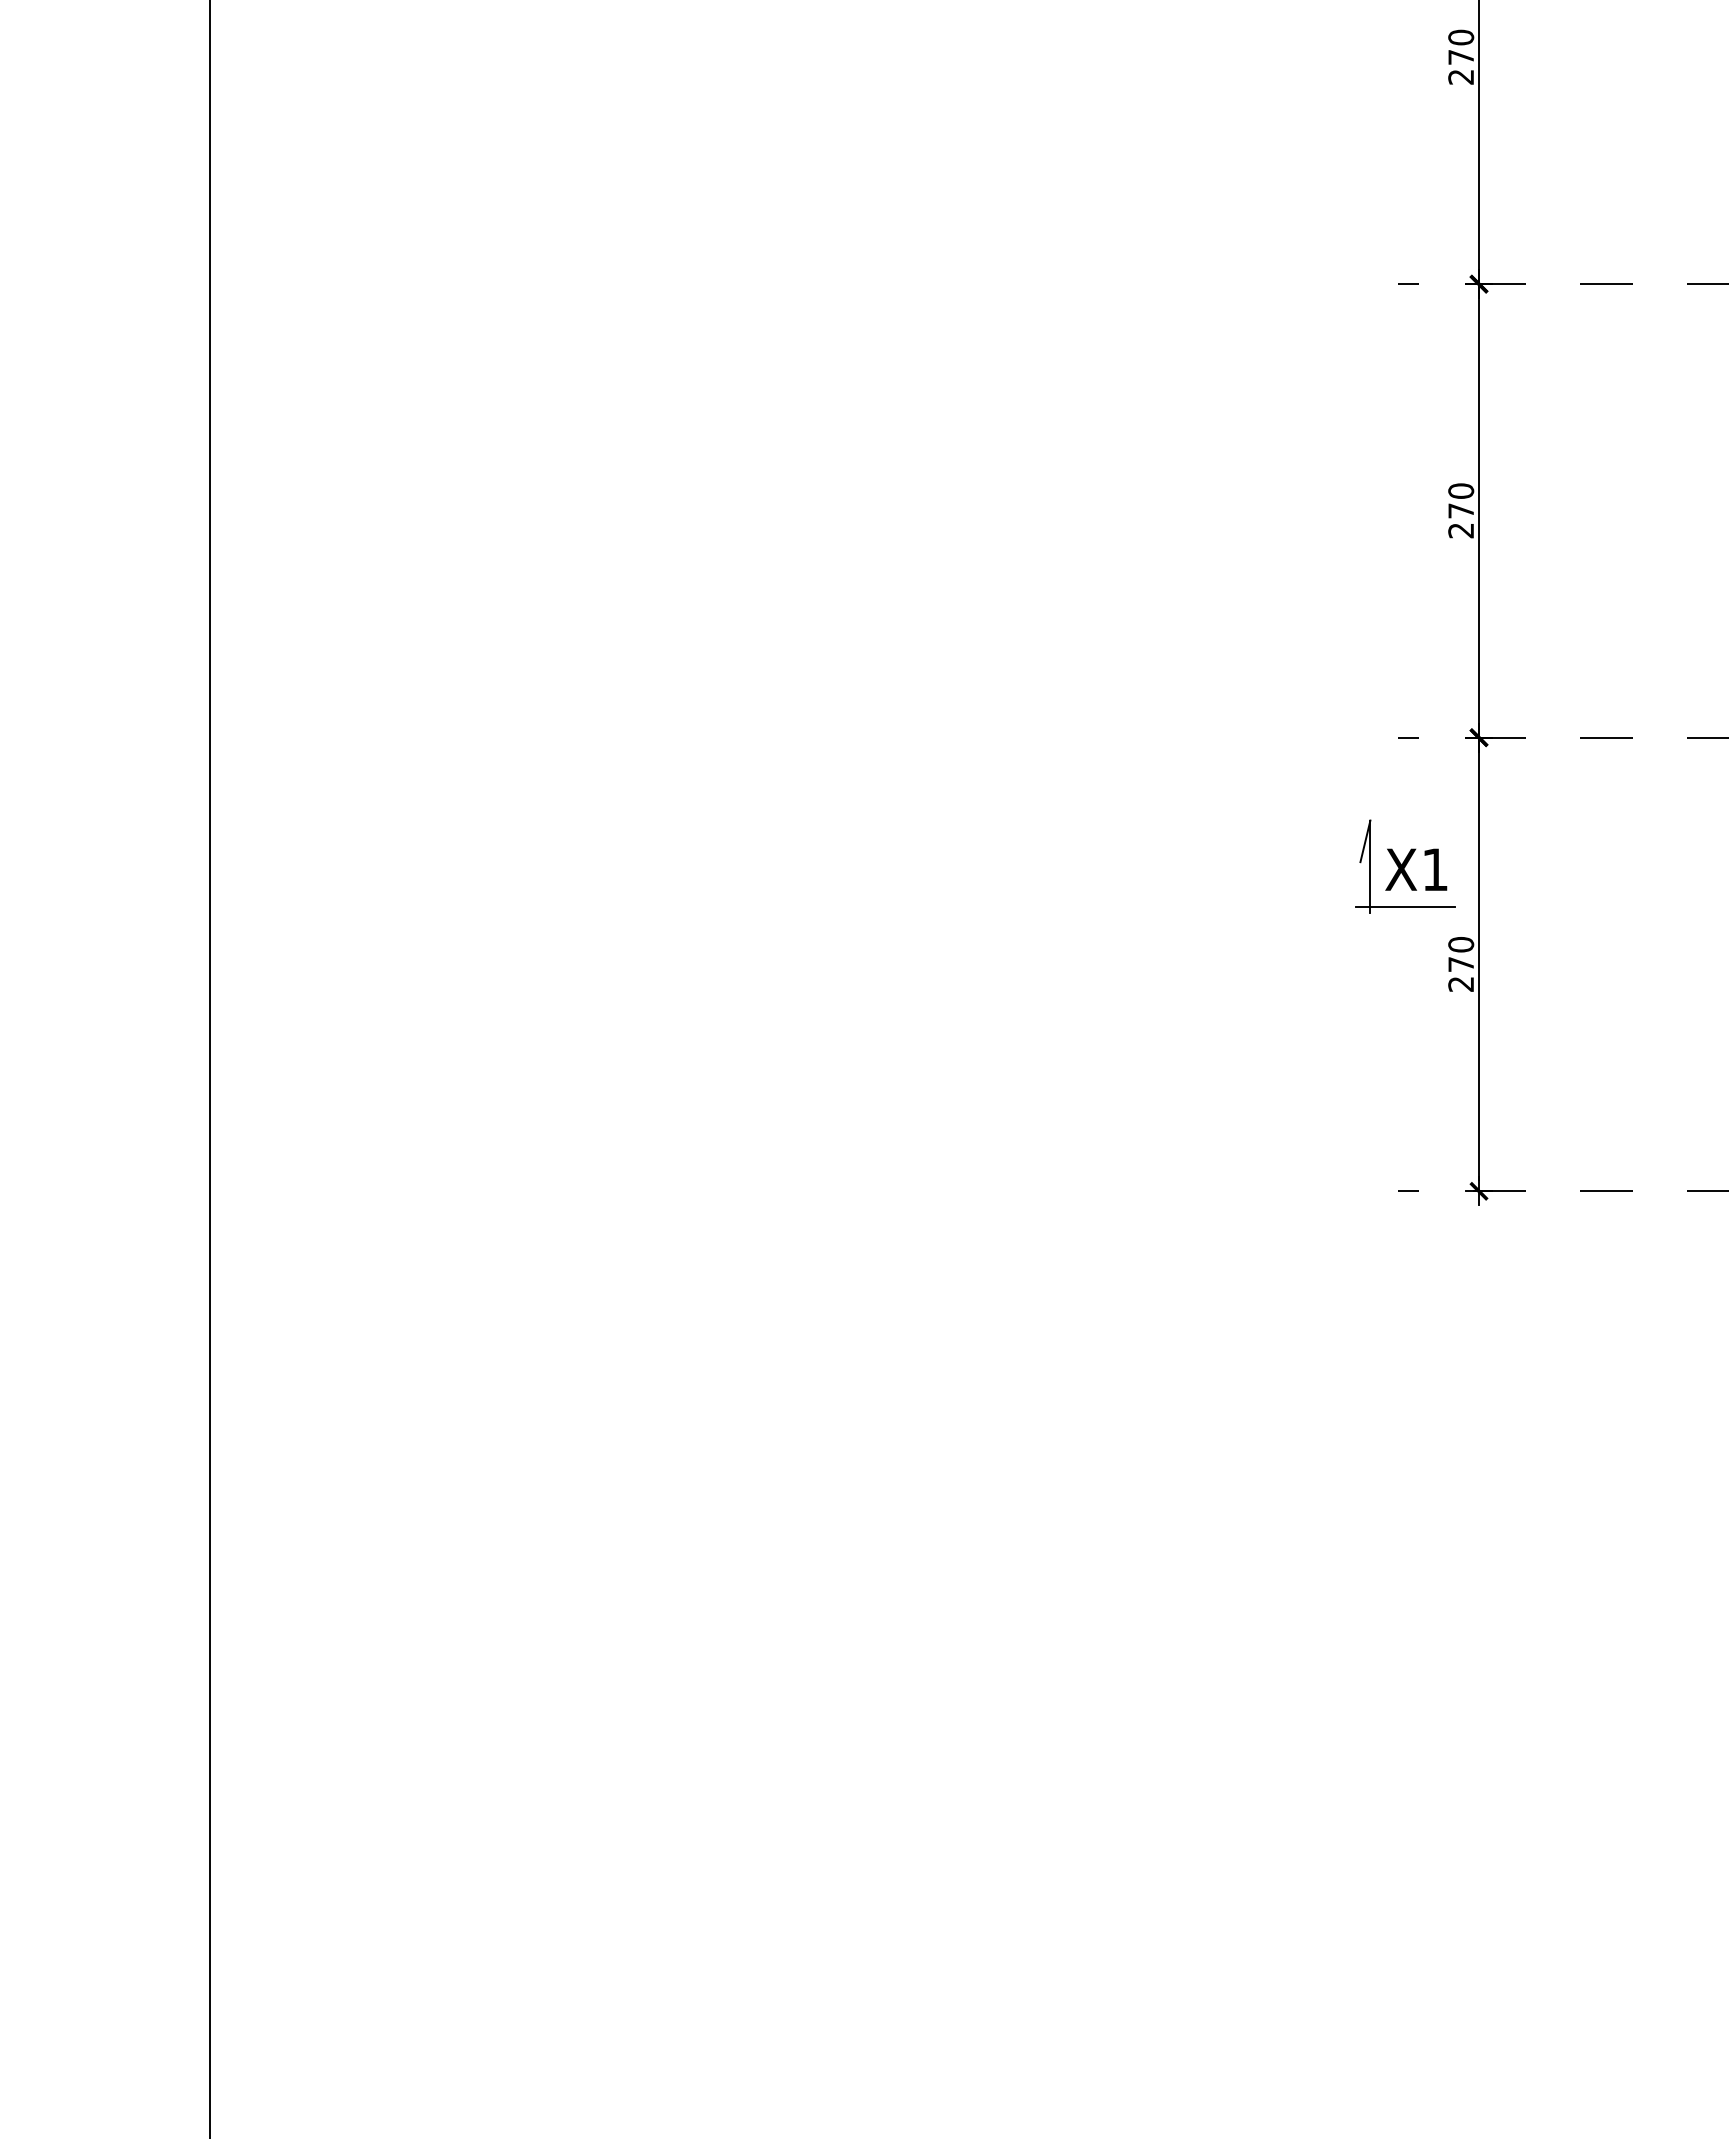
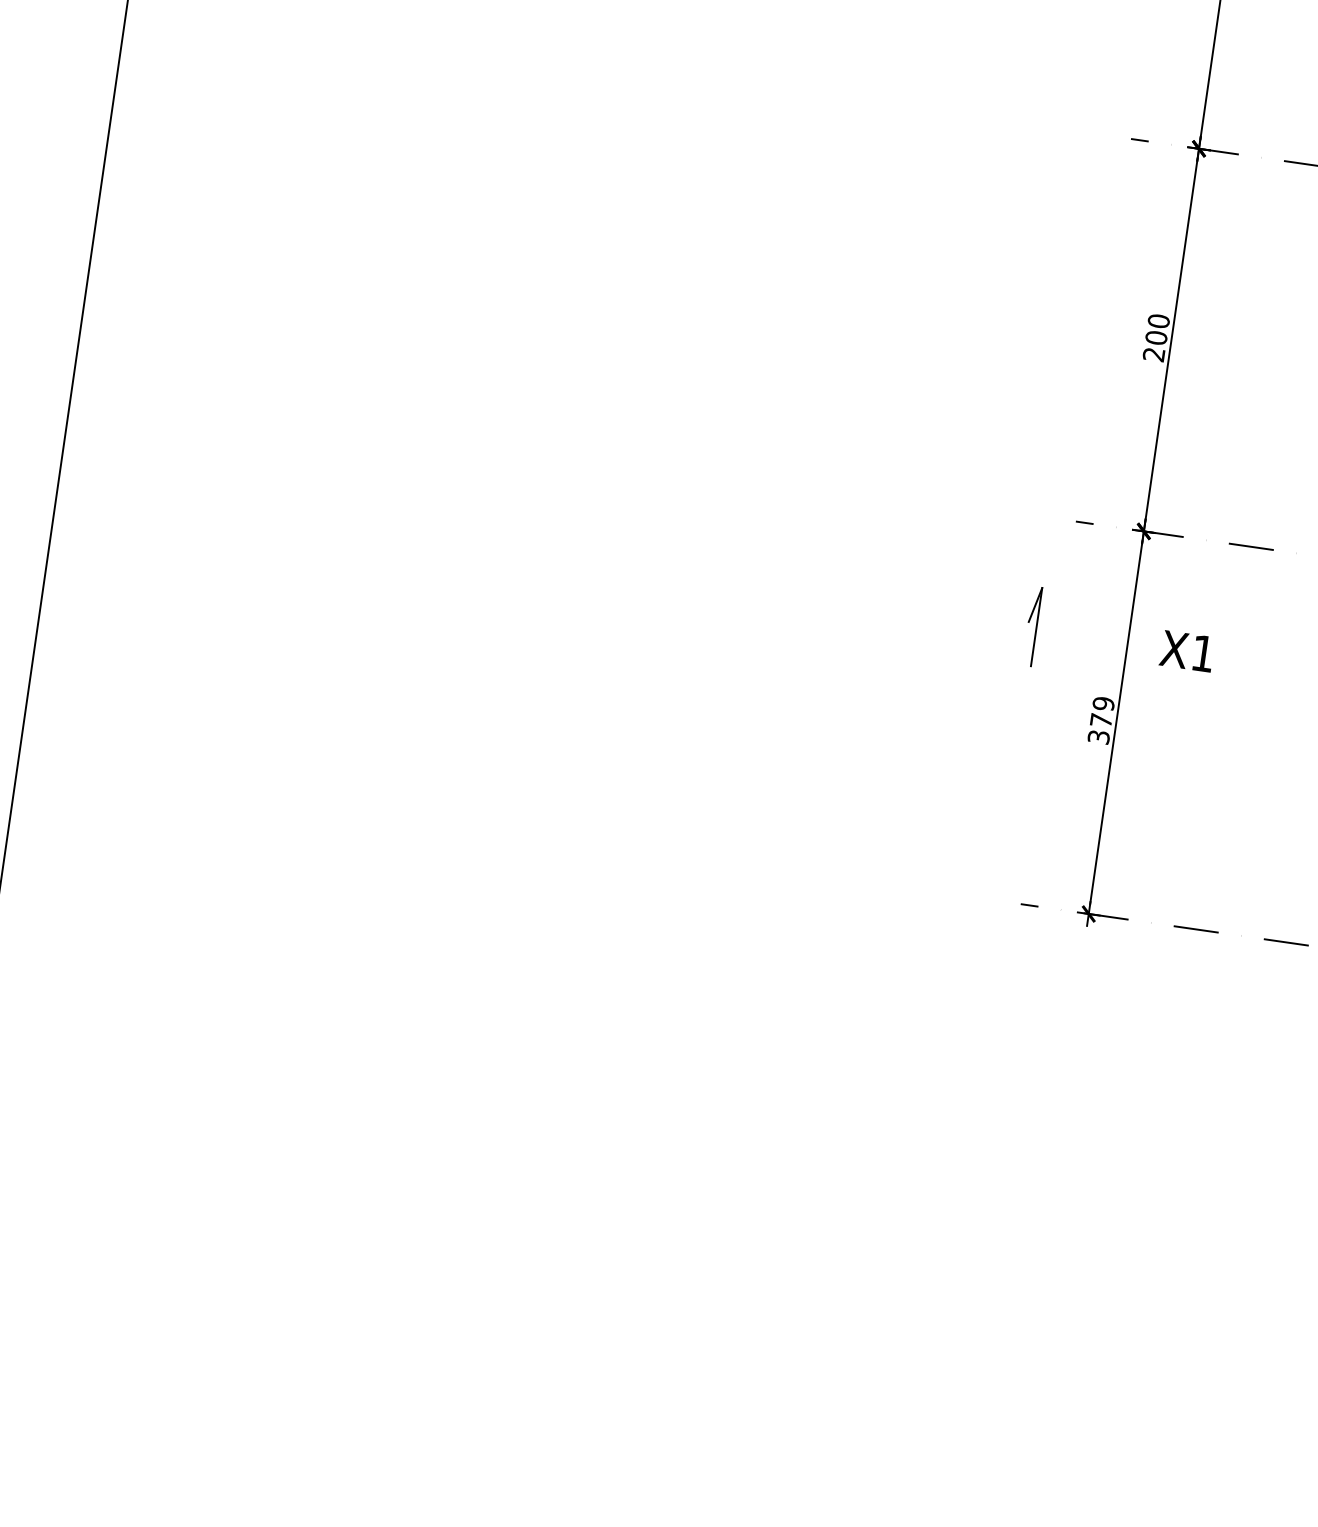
text: (1461, 510) -> (1156, 337), 270 -> 200
text: (1416, 869) -> (1187, 651), moved
line: (1405, 906) -> (1061, 664), removed
text: (1461, 964) -> (1101, 720), 270 -> 379

